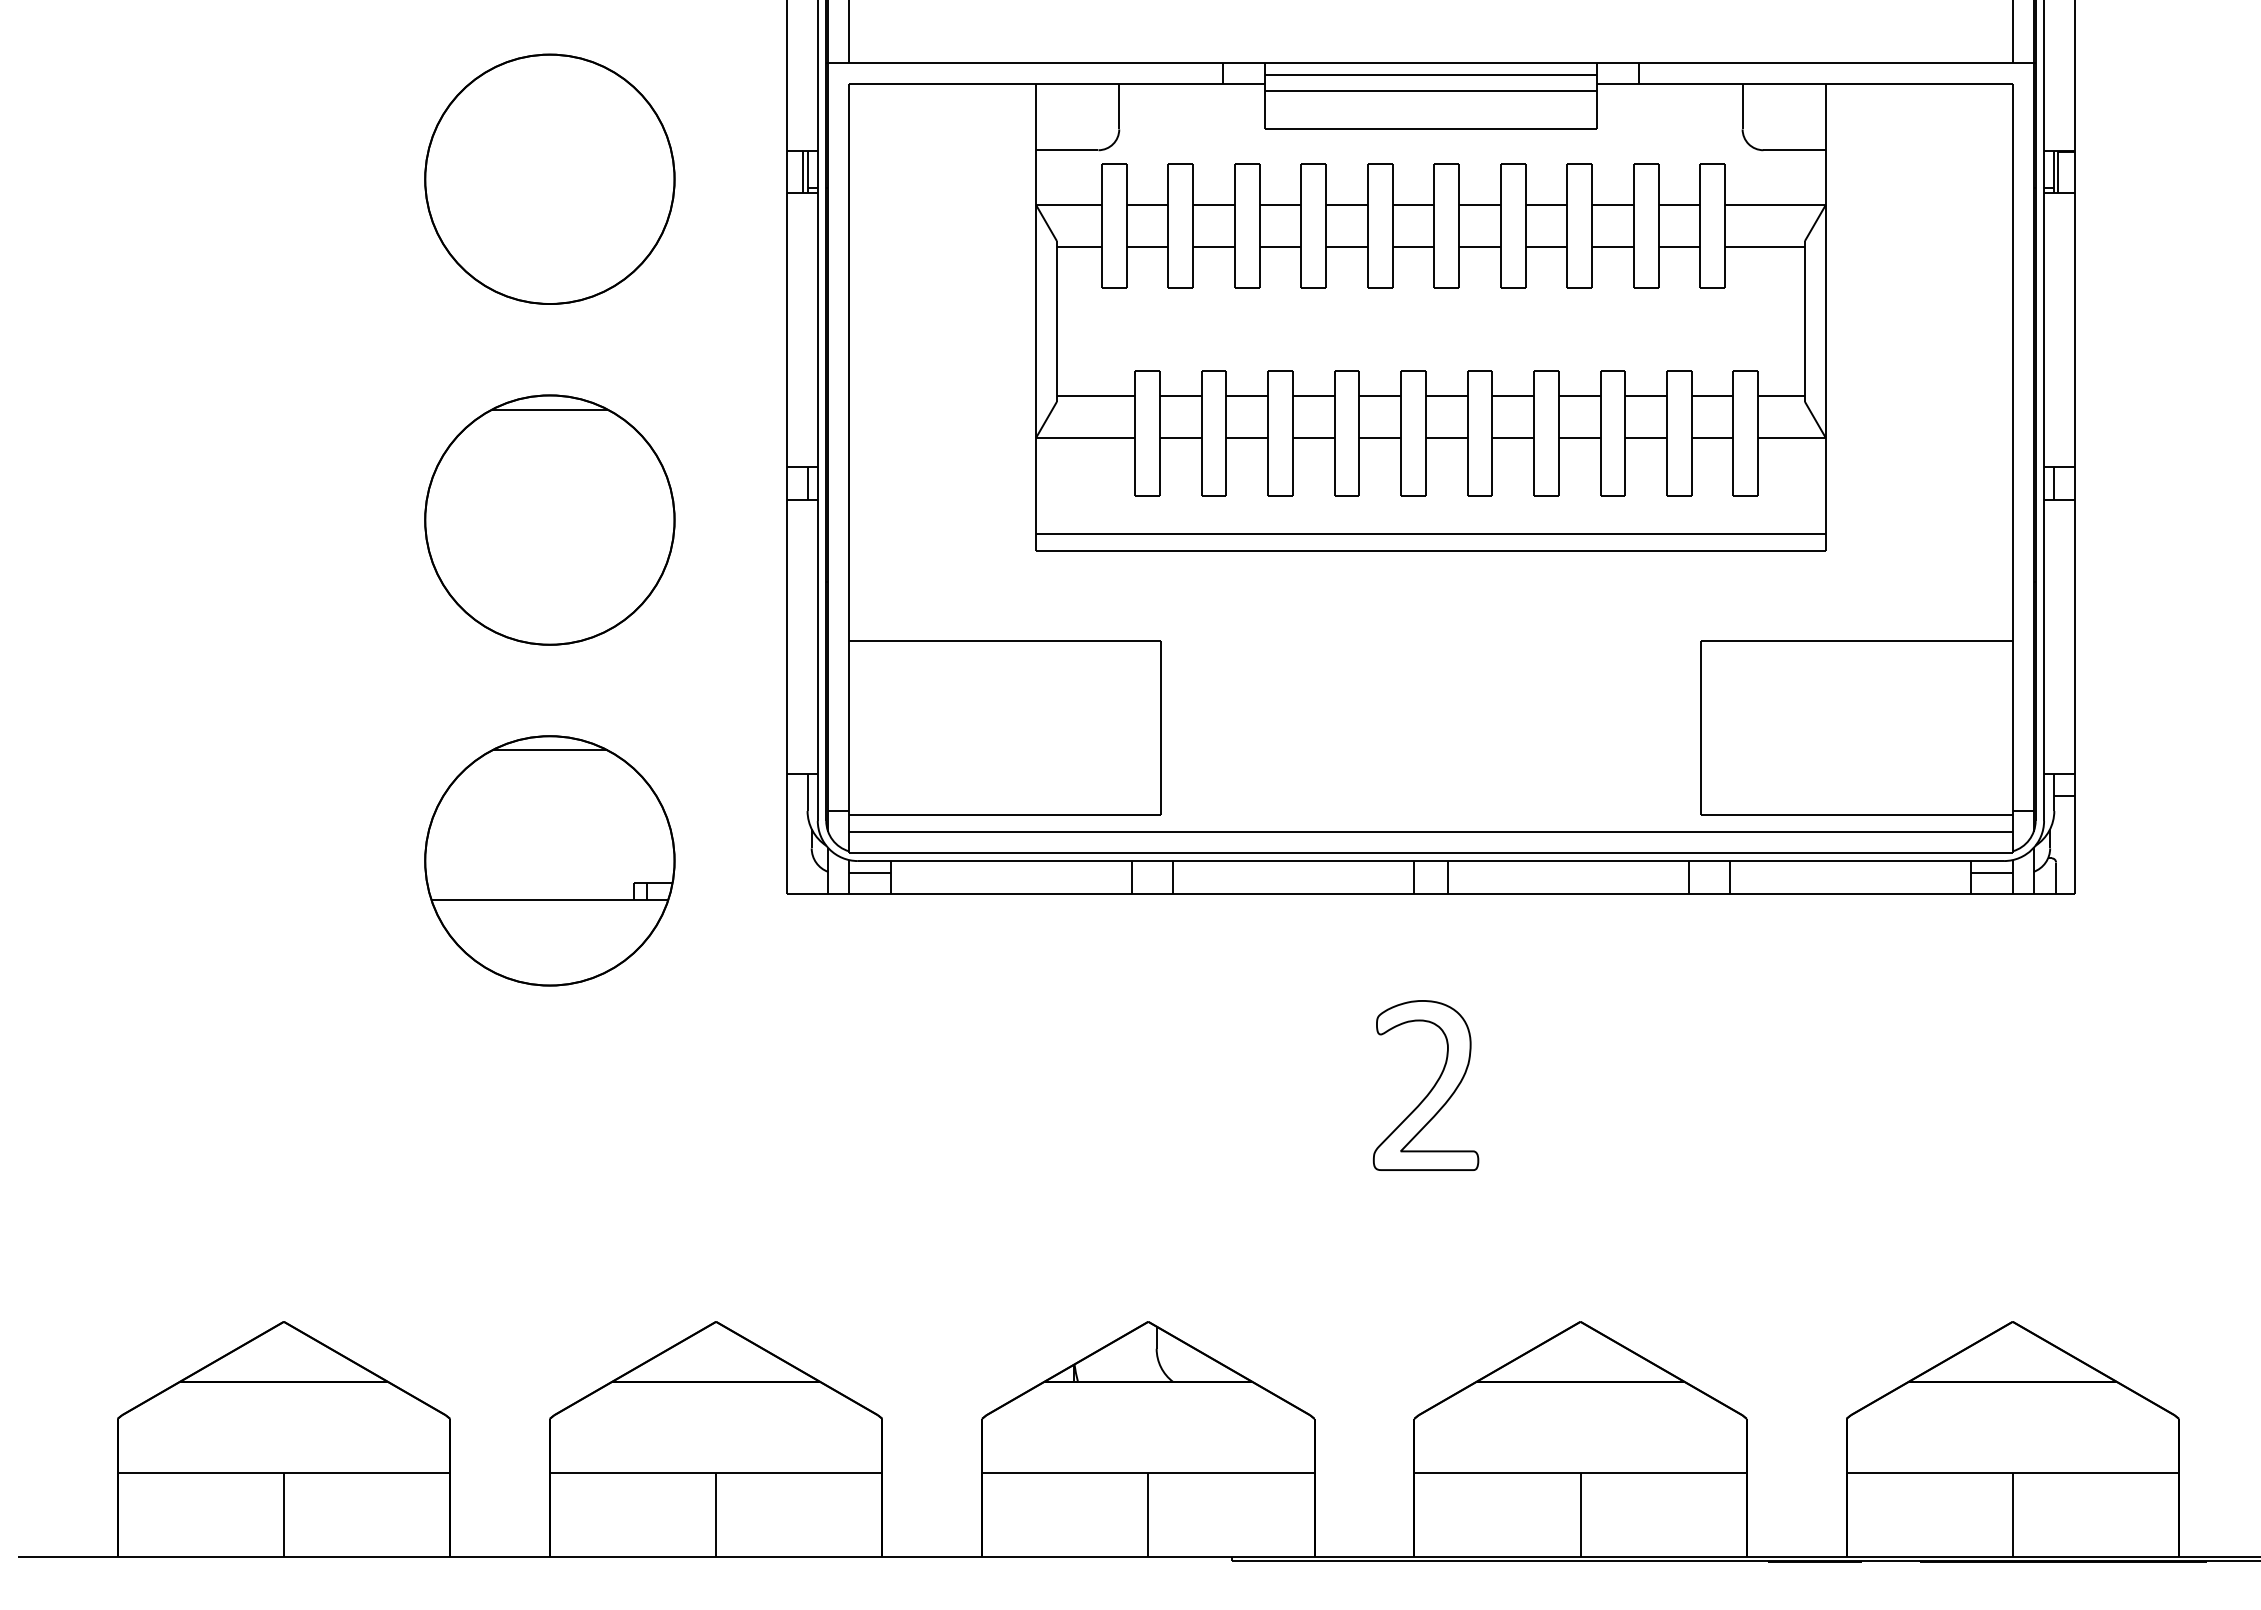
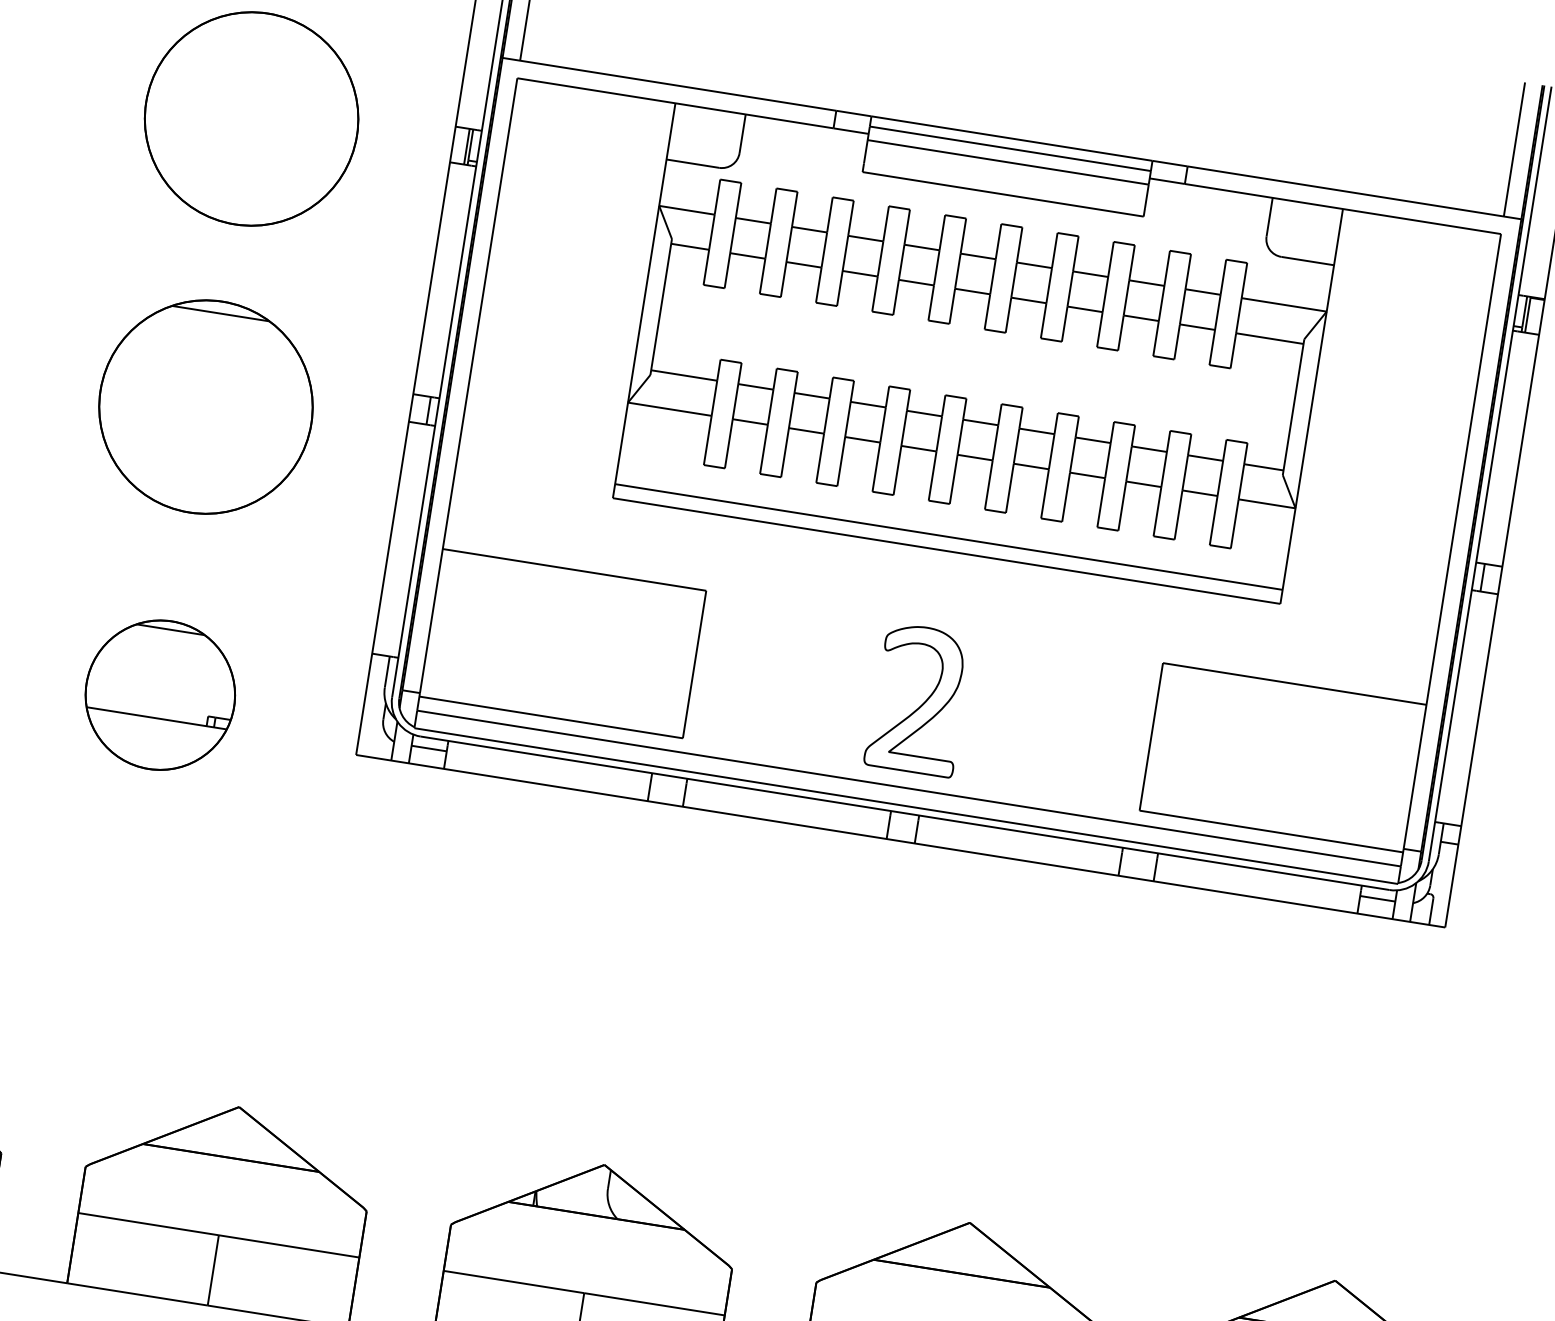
part: (549, 860) -> (160, 694), size x0.7
part: (1430, 1089) -> (922, 703), moved

